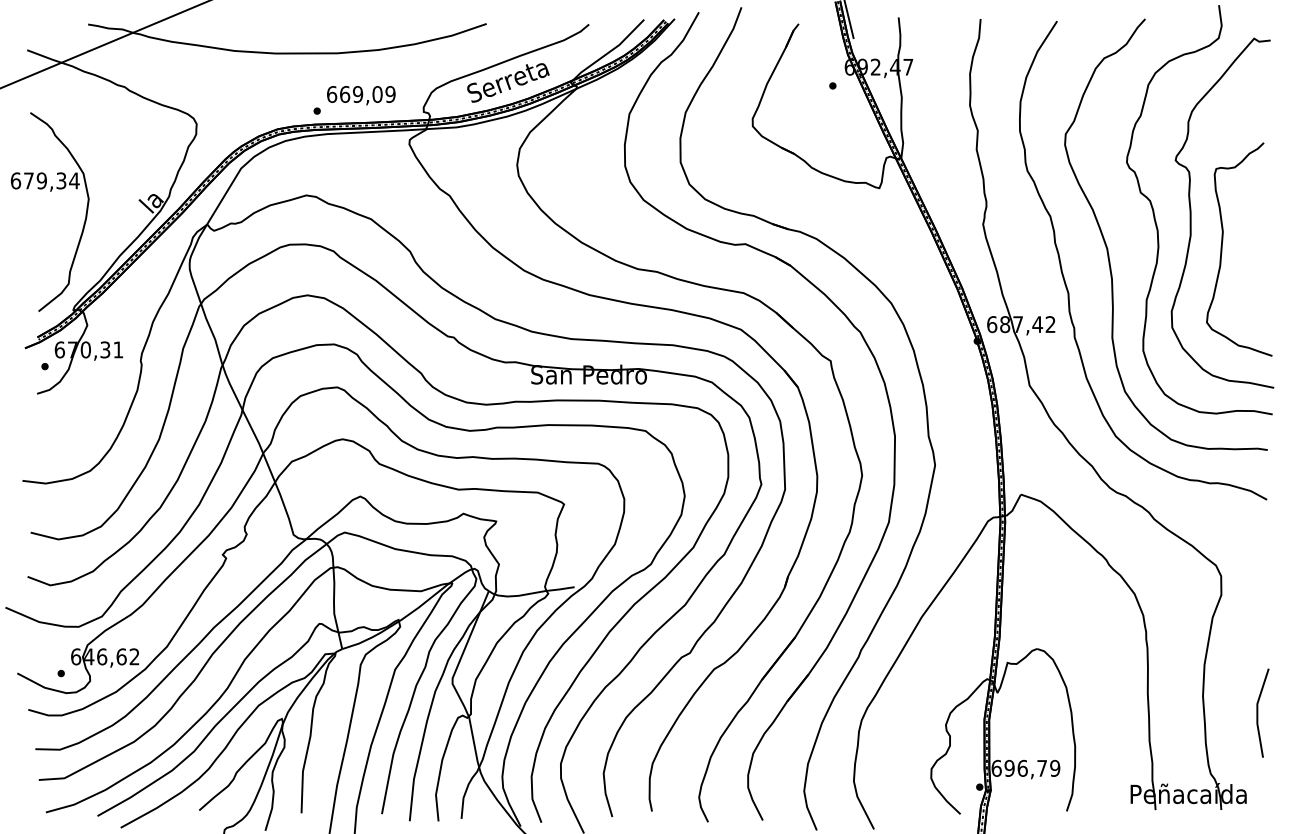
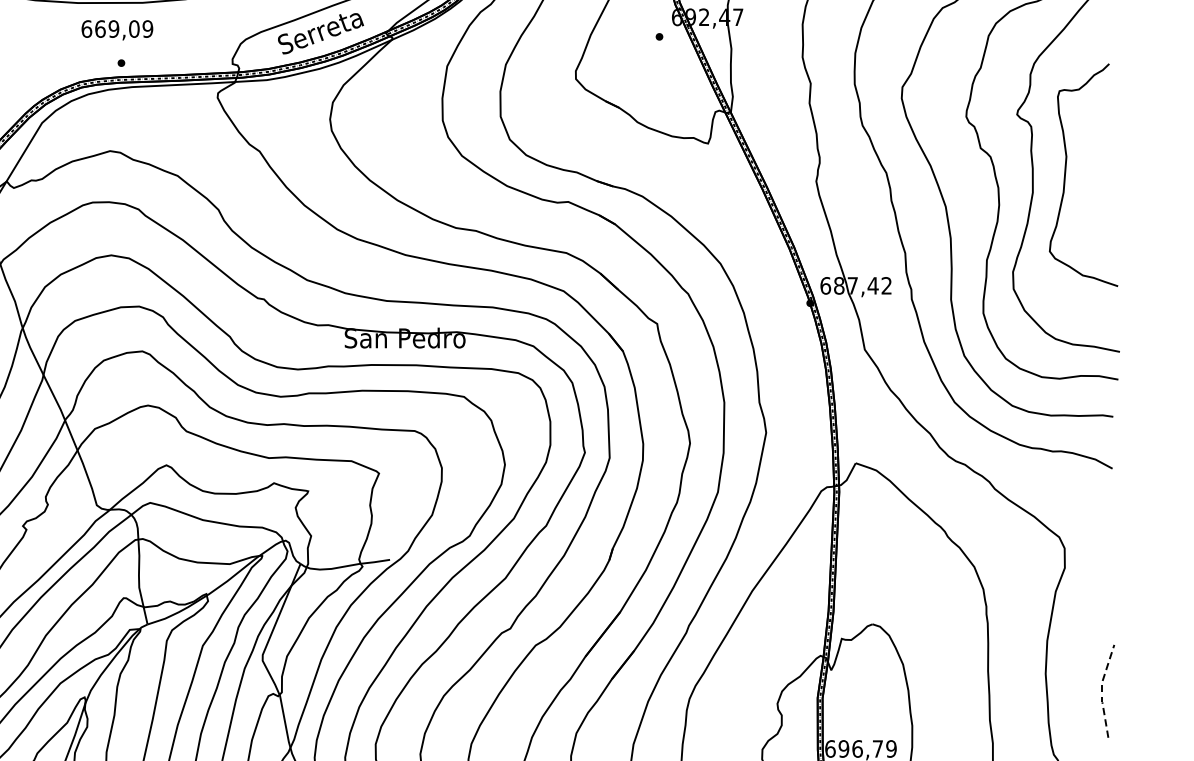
text: (361, 95) -> (117, 30), moved
curve: (1222, 249) -> (1066, 175), moved
line: (1257, 711) -> (1102, 689), solid -> dashed

